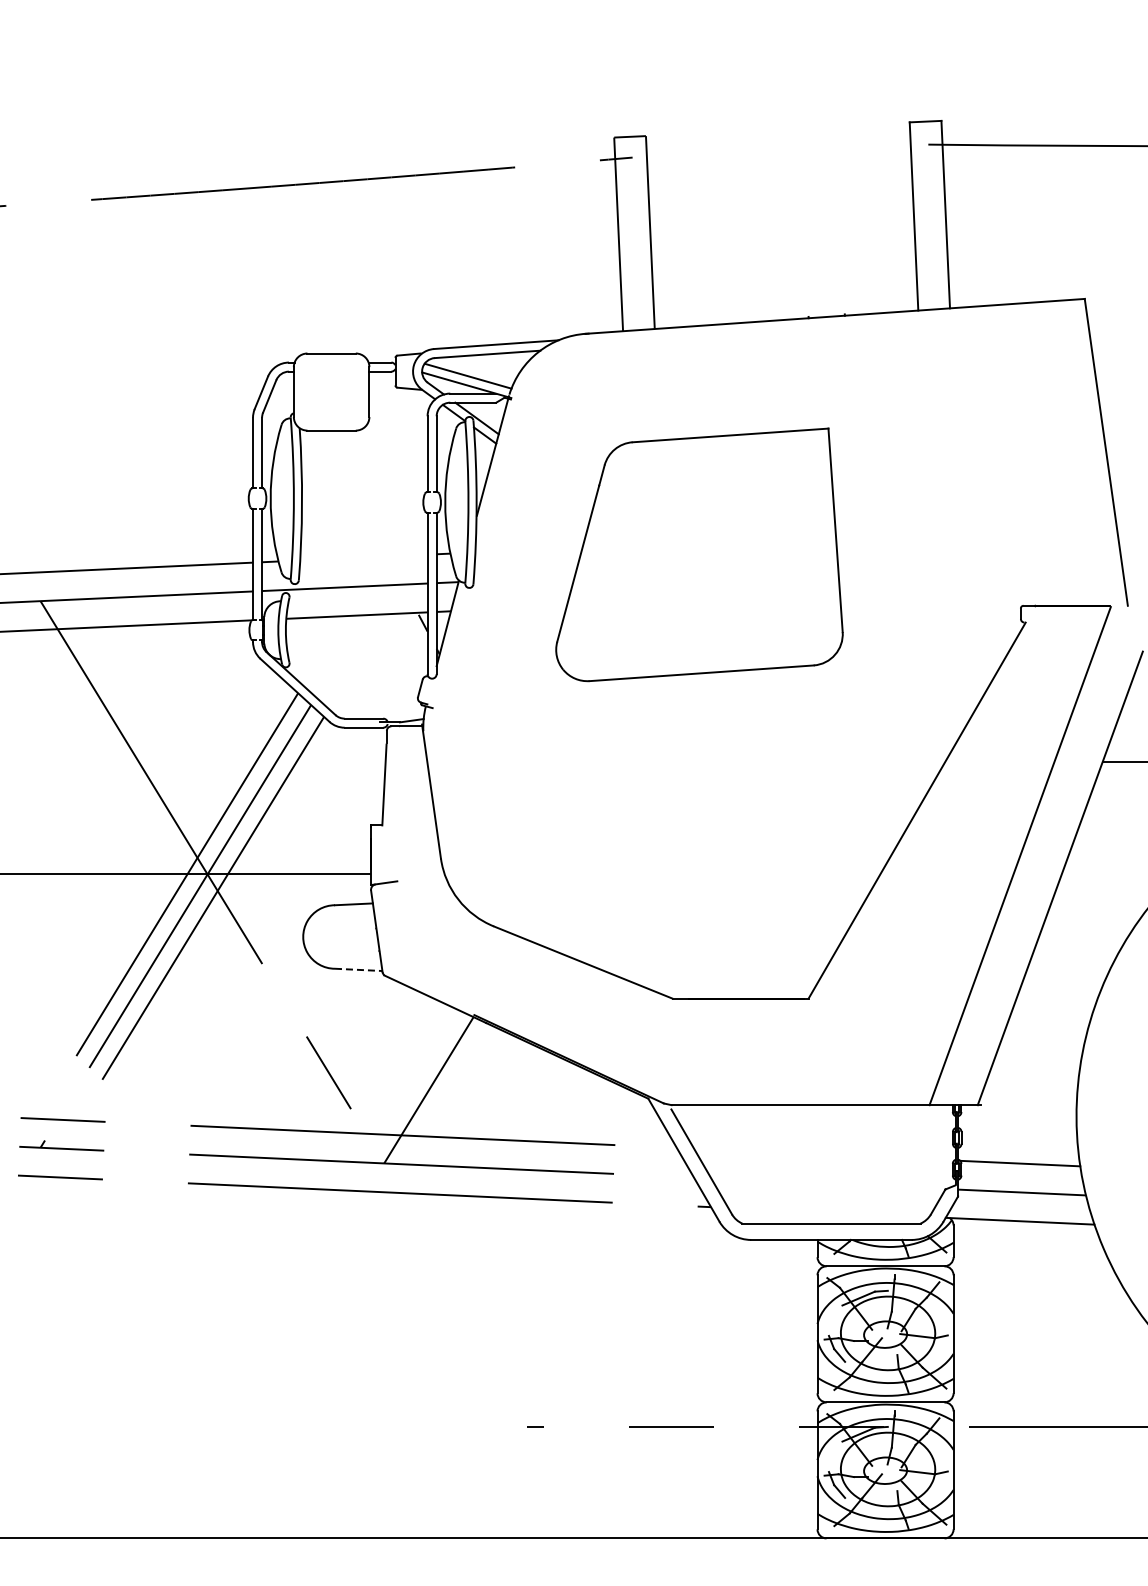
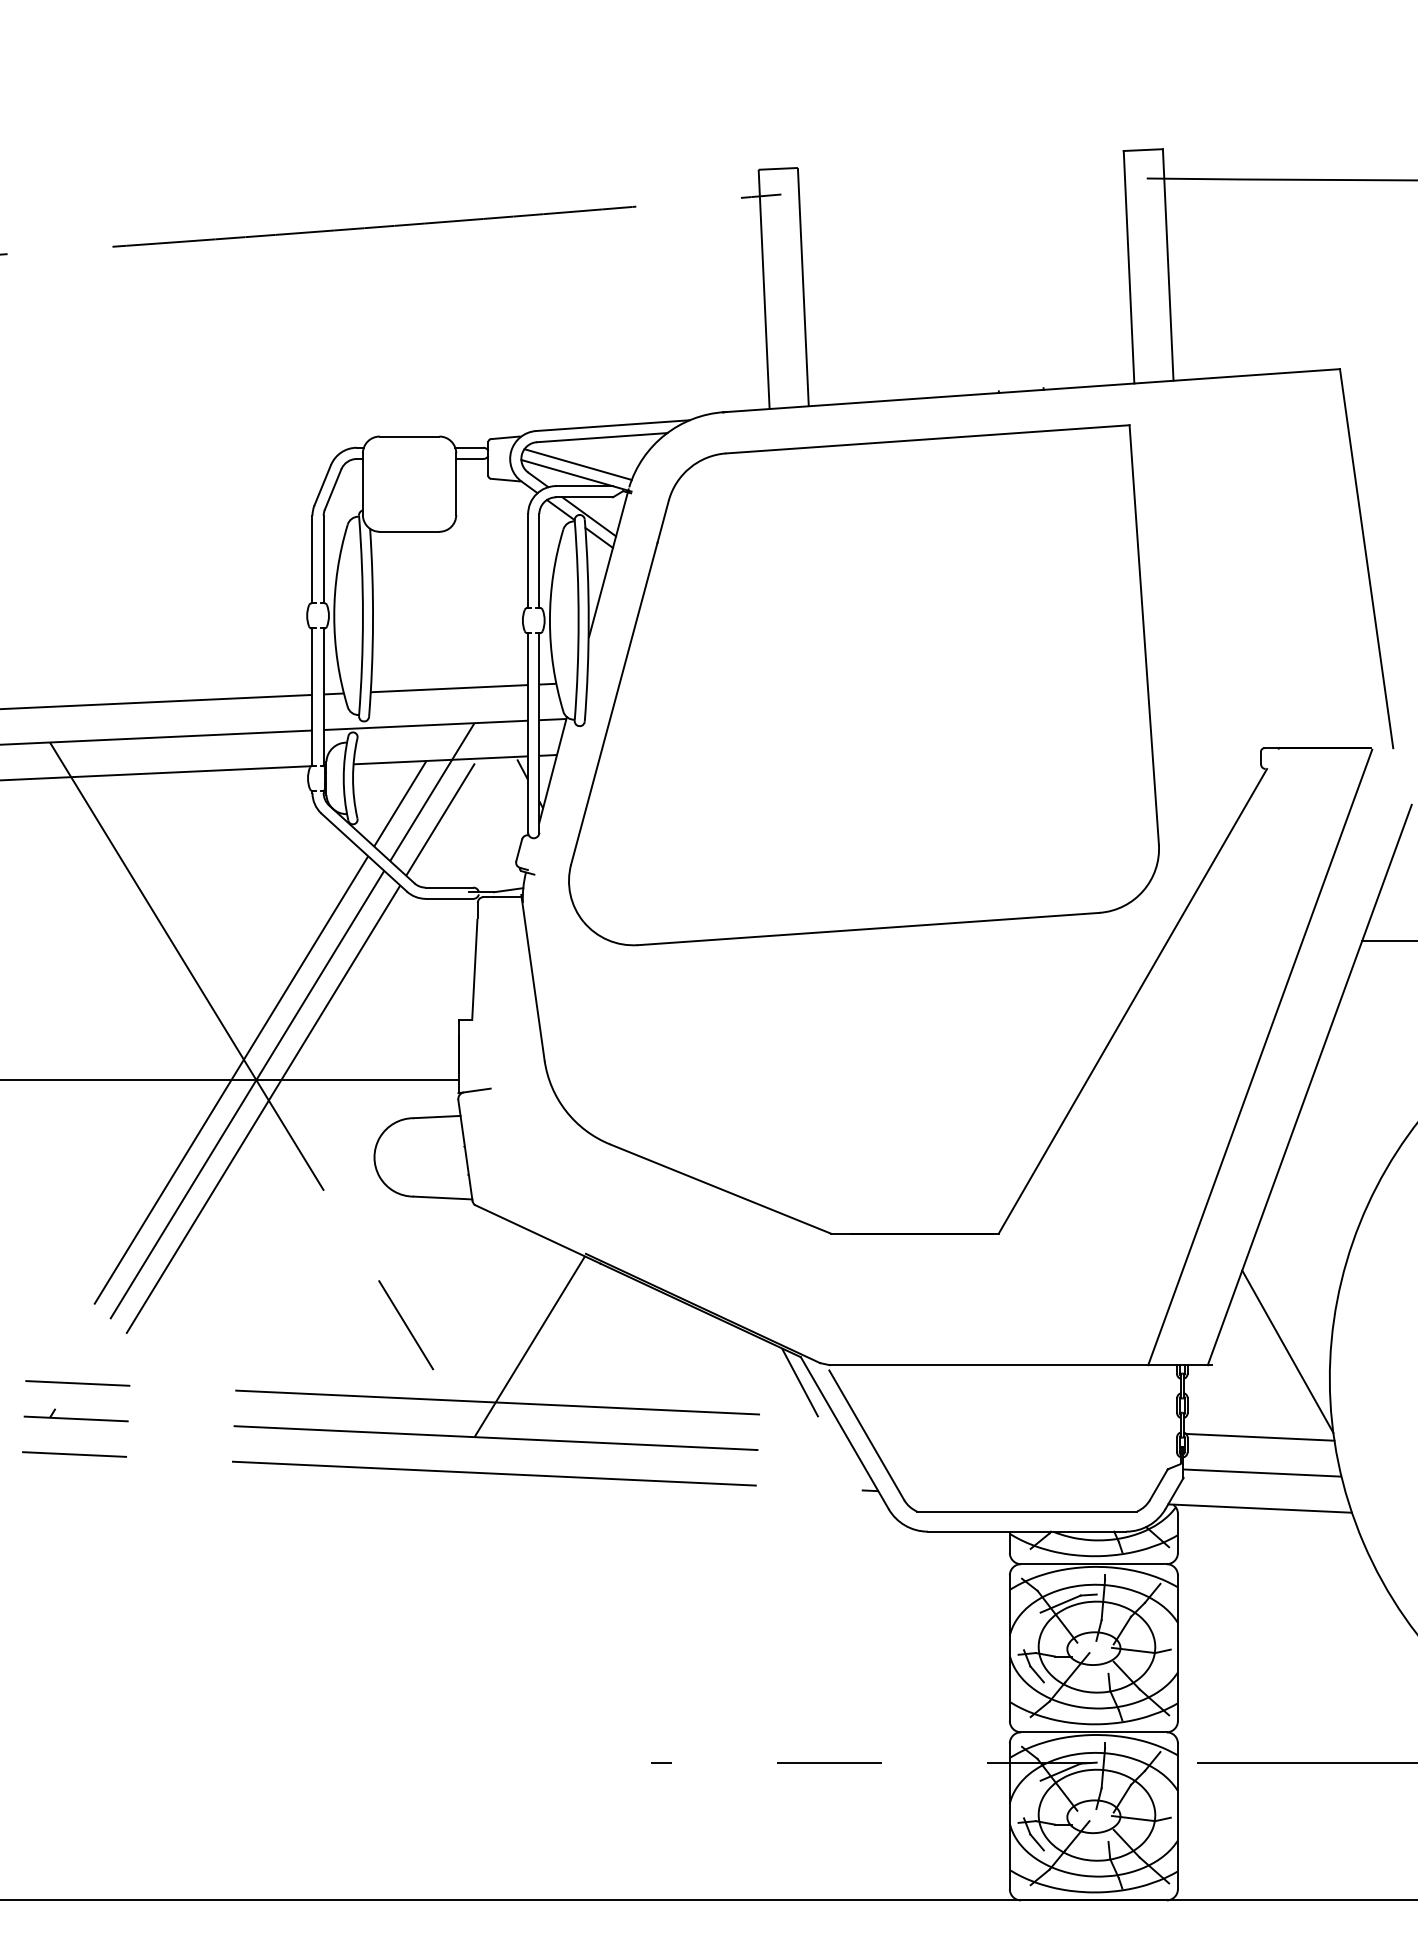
part: (699, 554) -> (864, 684), size x1.67
line: (363, 557) -> (448, 688), added
line: (349, 641) -> (431, 792), added
line: (324, 650) -> (400, 803), added
line: (356, 663) -> (440, 819), added
line: (358, 969) -> (442, 1197), dashed -> solid
line: (1042, 1094) -> (1287, 1351), added
line: (647, 1119) -> (799, 1382), added

